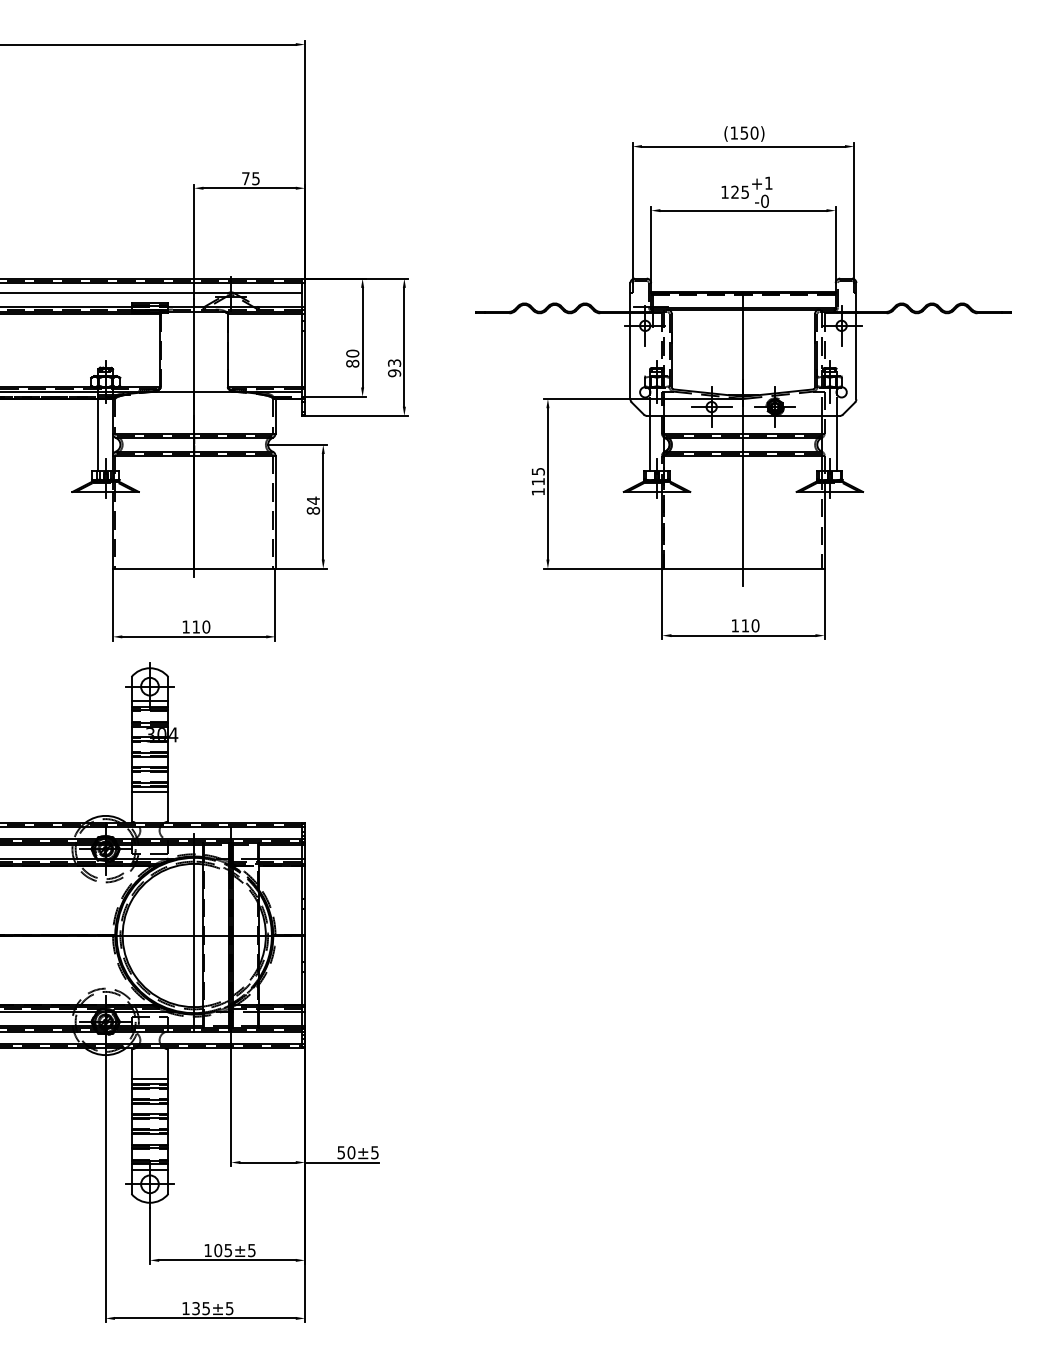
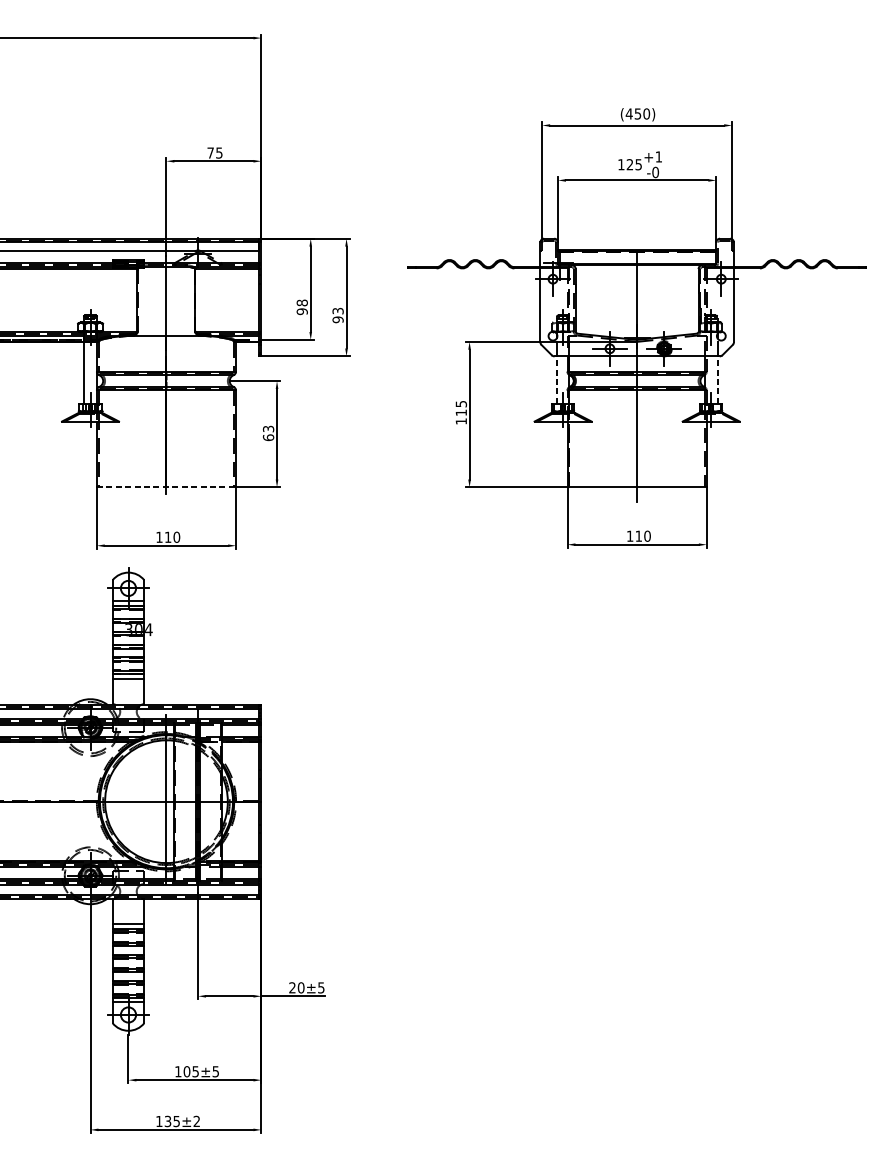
text: (734, 132) -> (629, 113), (150) -> (450)
text: (352, 358) -> (302, 307), 80 -> 98
line: (649, 443) -> (556, 380), solid -> dashed
line: (837, 443) -> (717, 380), solid -> dashed
text: (313, 505) -> (268, 433), 84 -> 63
line: (194, 568) -> (166, 487), solid -> dashed
text: (340, 1152) -> (291, 987), 50 -> 20
text: (229, 1308) -> (196, 1121), ±5 -> ±2

